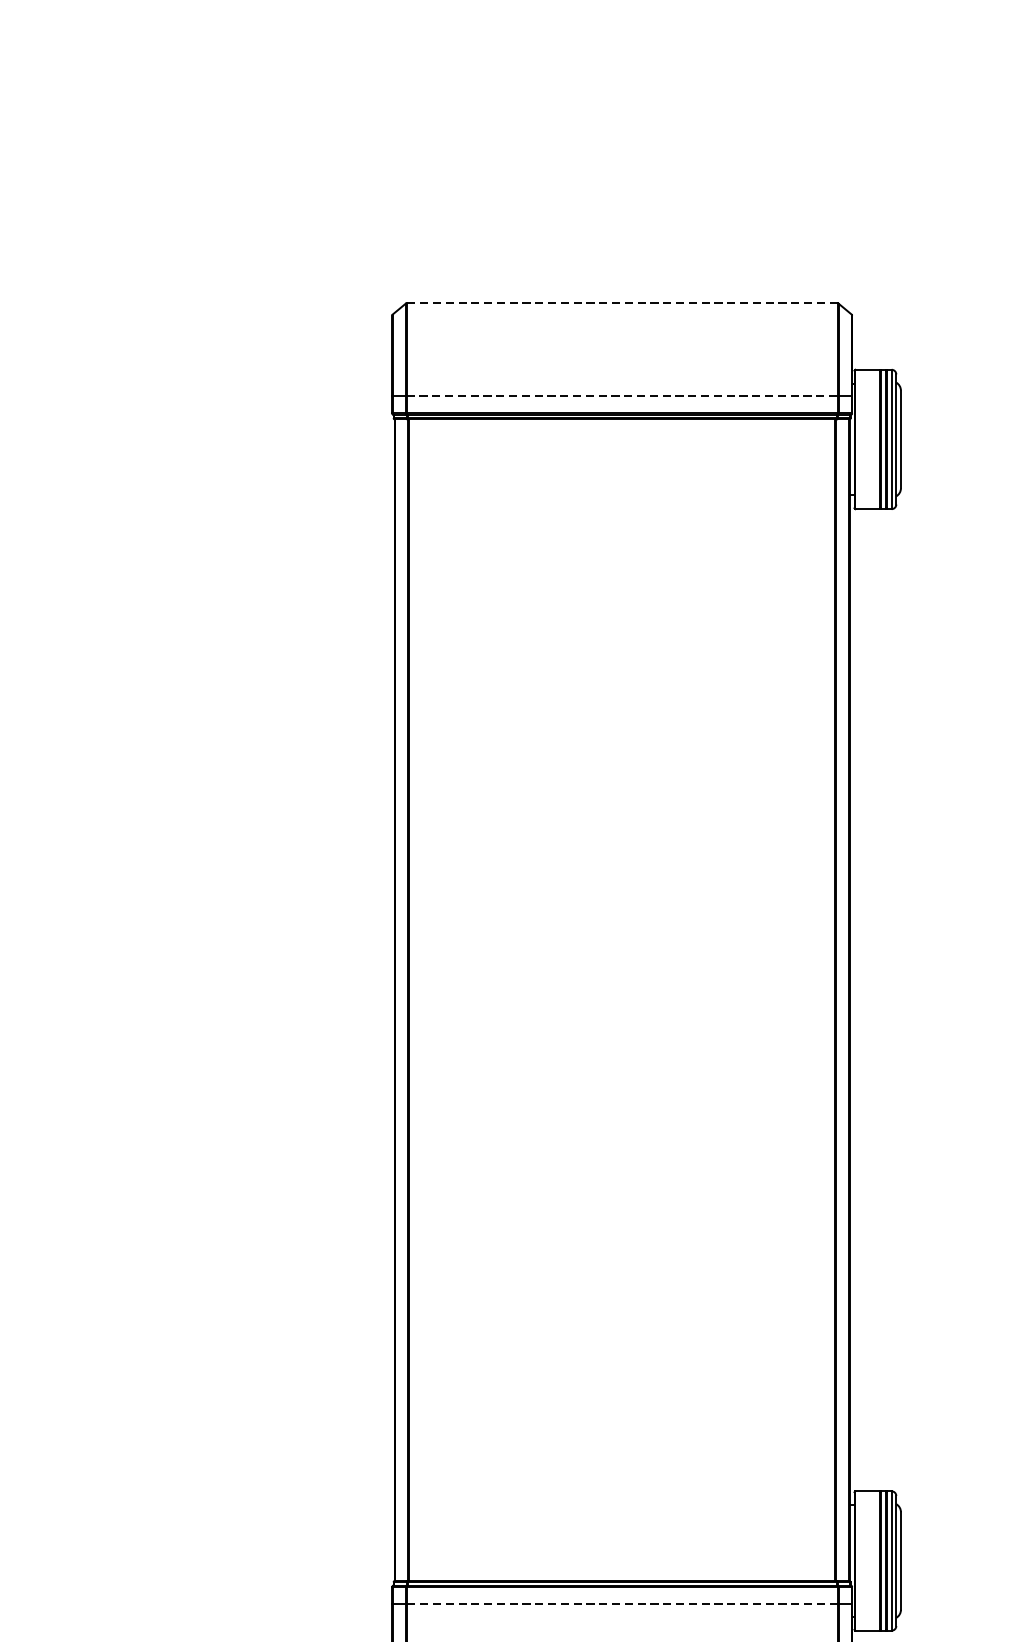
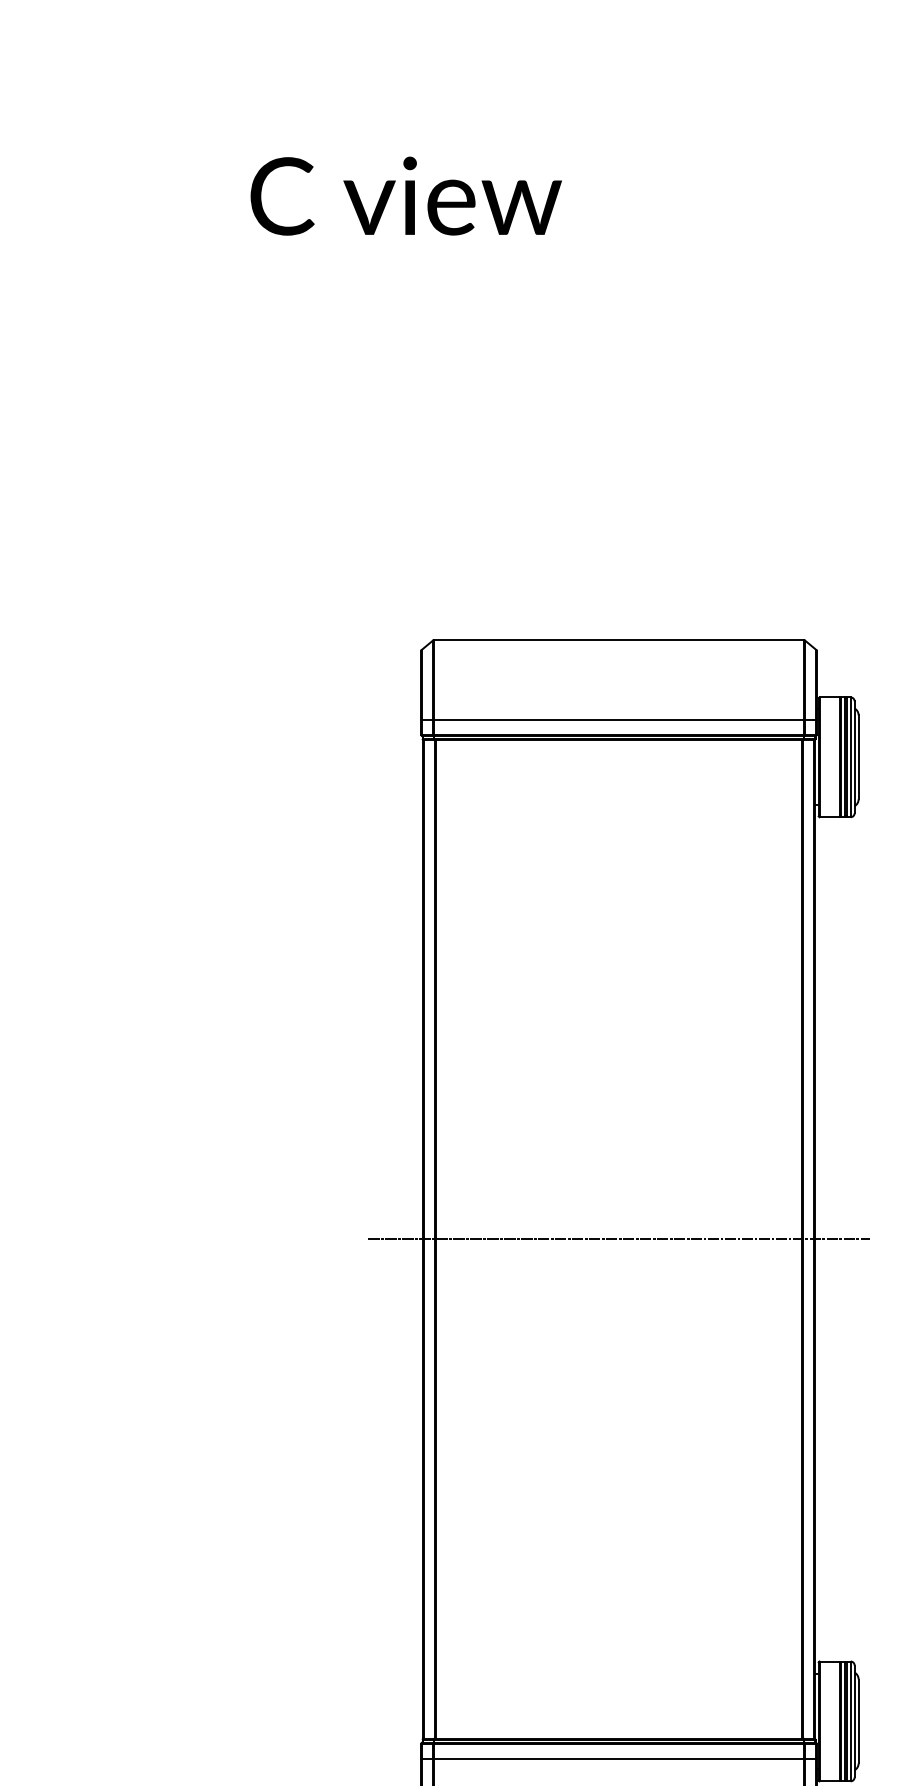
line: (621, 303) -> (618, 640), dashed -> solid
line: (622, 396) -> (619, 720), dashed -> solid
line: (621, 1000) -> (618, 1239), added
line: (621, 1604) -> (618, 1758), dashed -> solid

